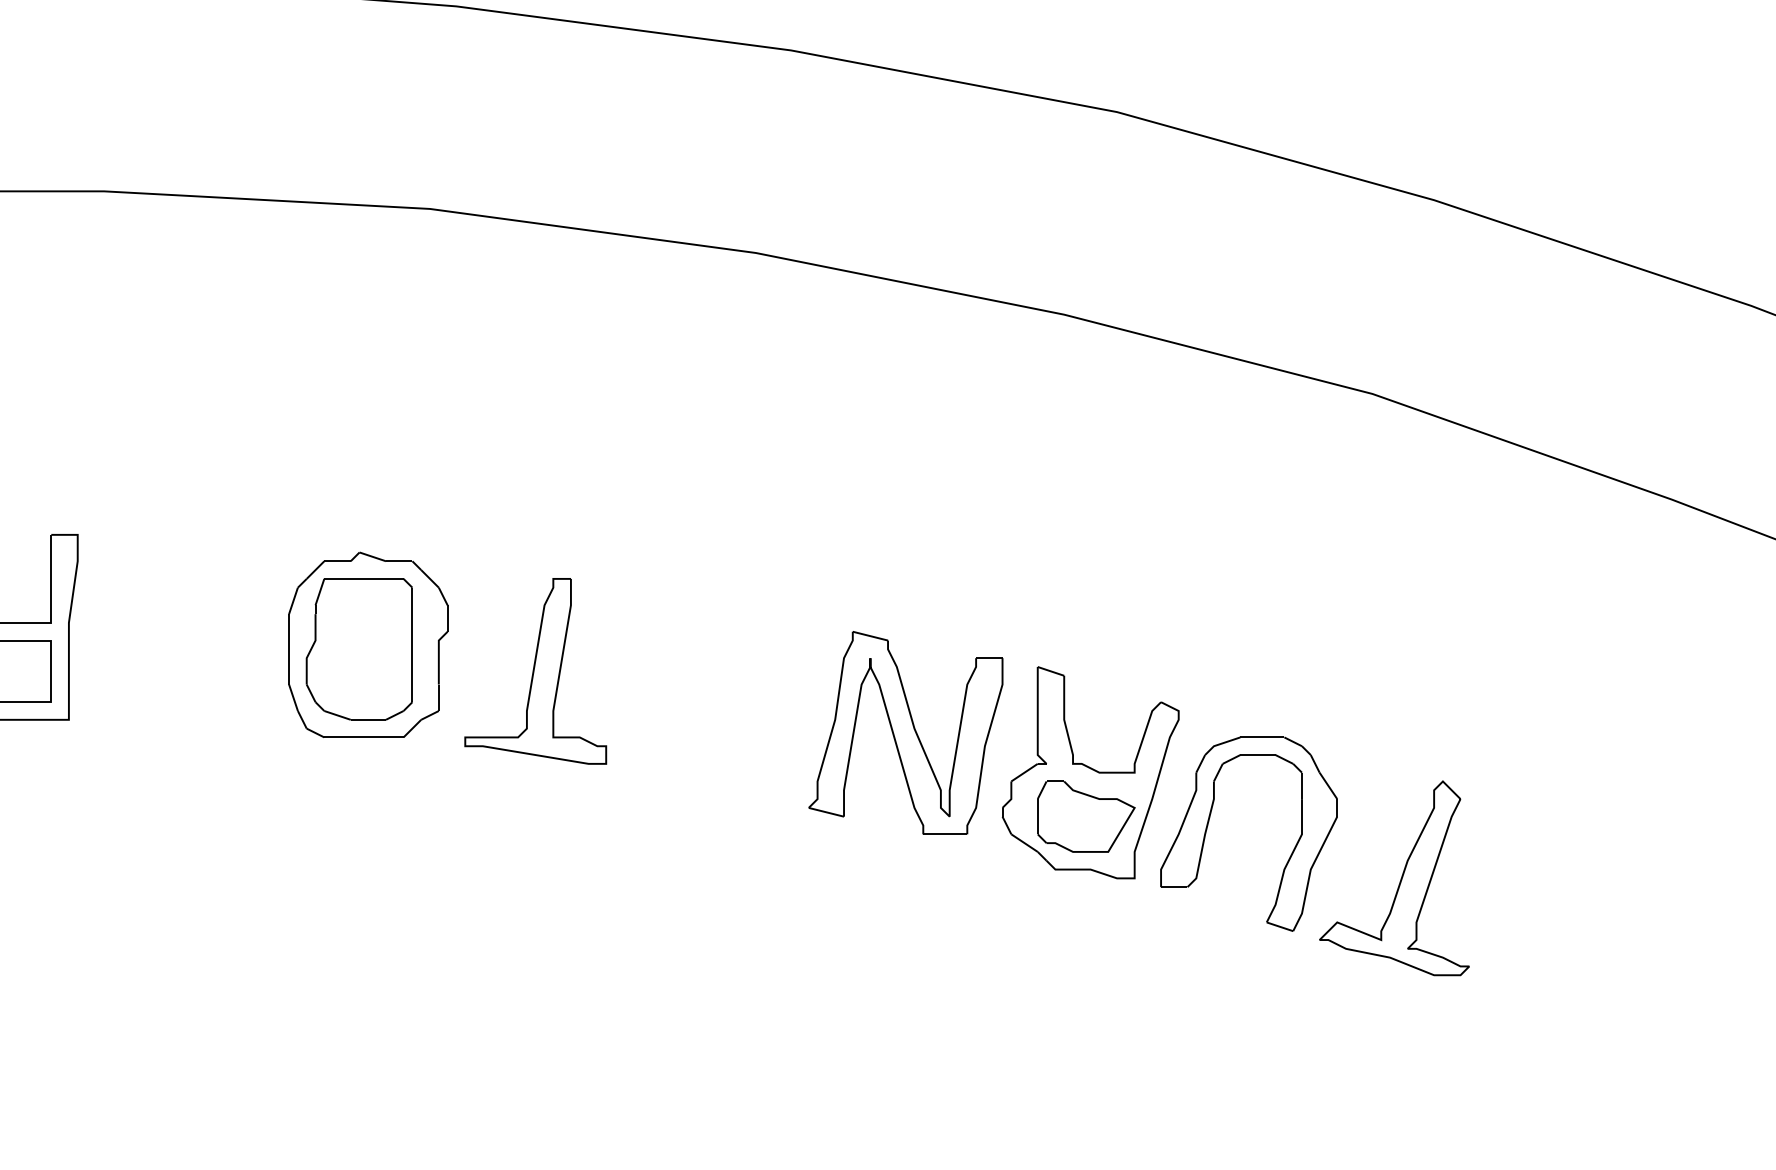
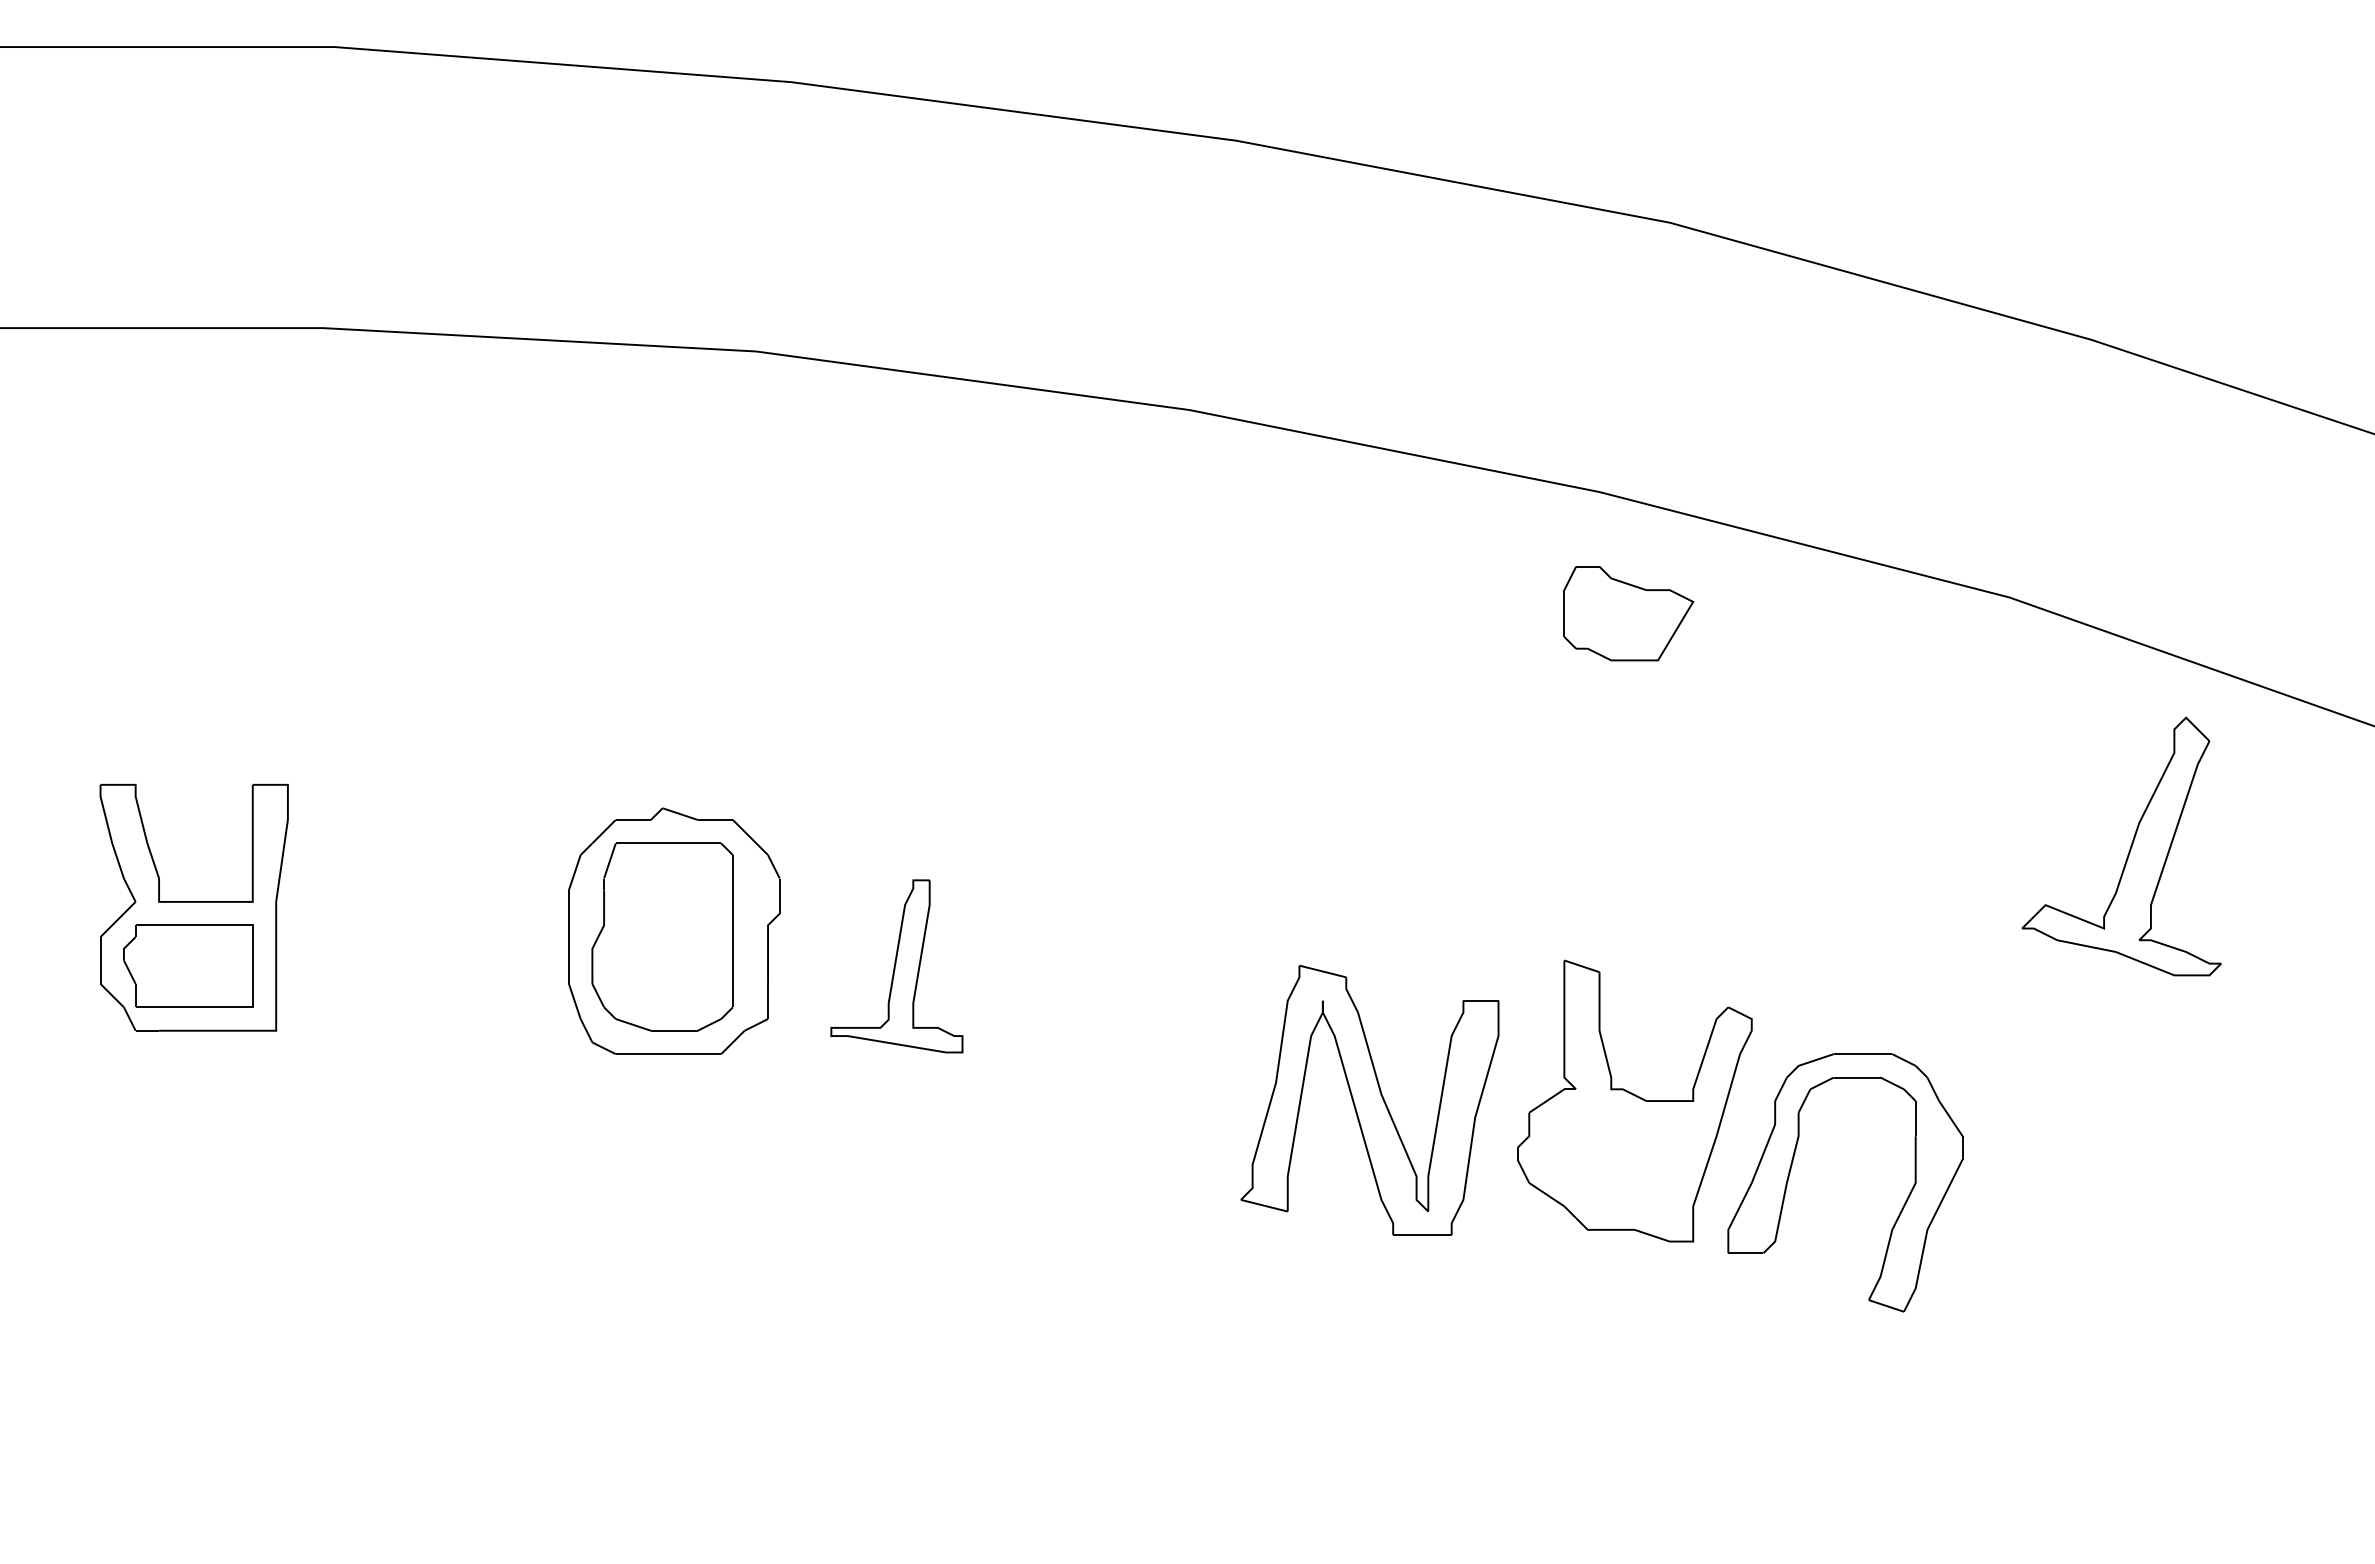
part: (535, 671) -> (896, 966), size x0.7
part: (905, 733) -> (1369, 1100), moved
part: (1085, 816) -> (1628, 613), moved
part: (1400, 879) -> (2129, 848), moved

